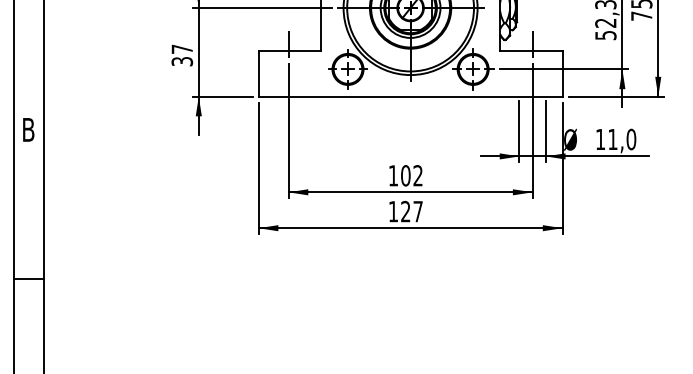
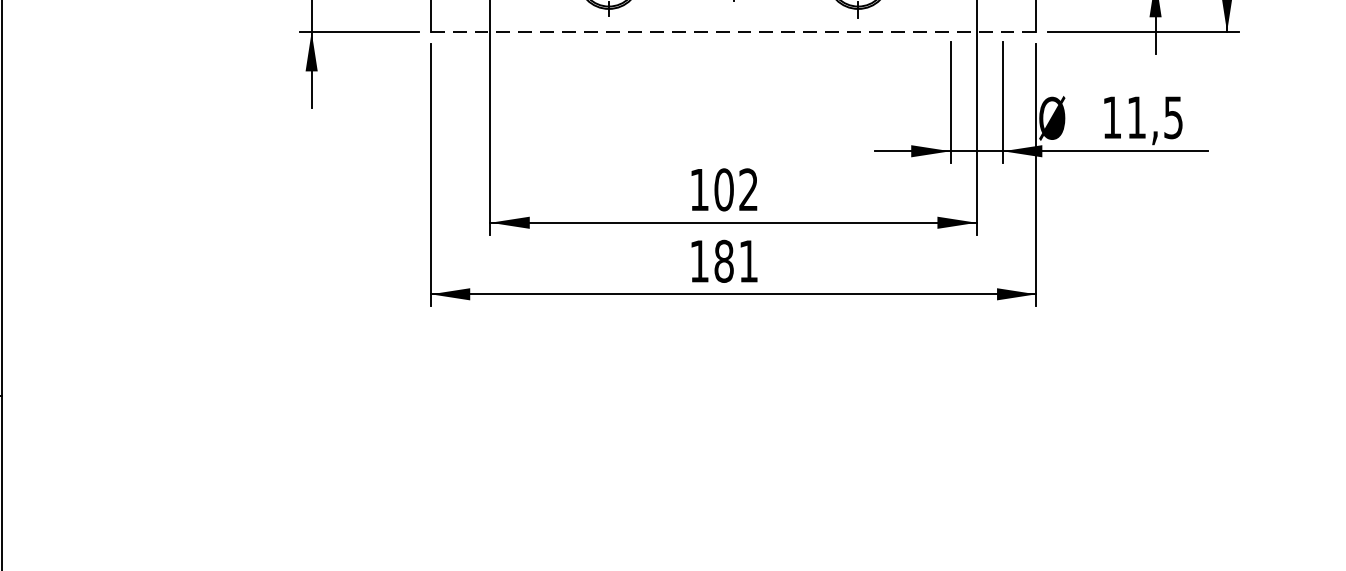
line: (410, 96) -> (733, 31), solid -> dashed
text: (631, 139) -> (1173, 117), 11,0 -> 11,5
text: (411, 211) -> (735, 261), 127 -> 181

